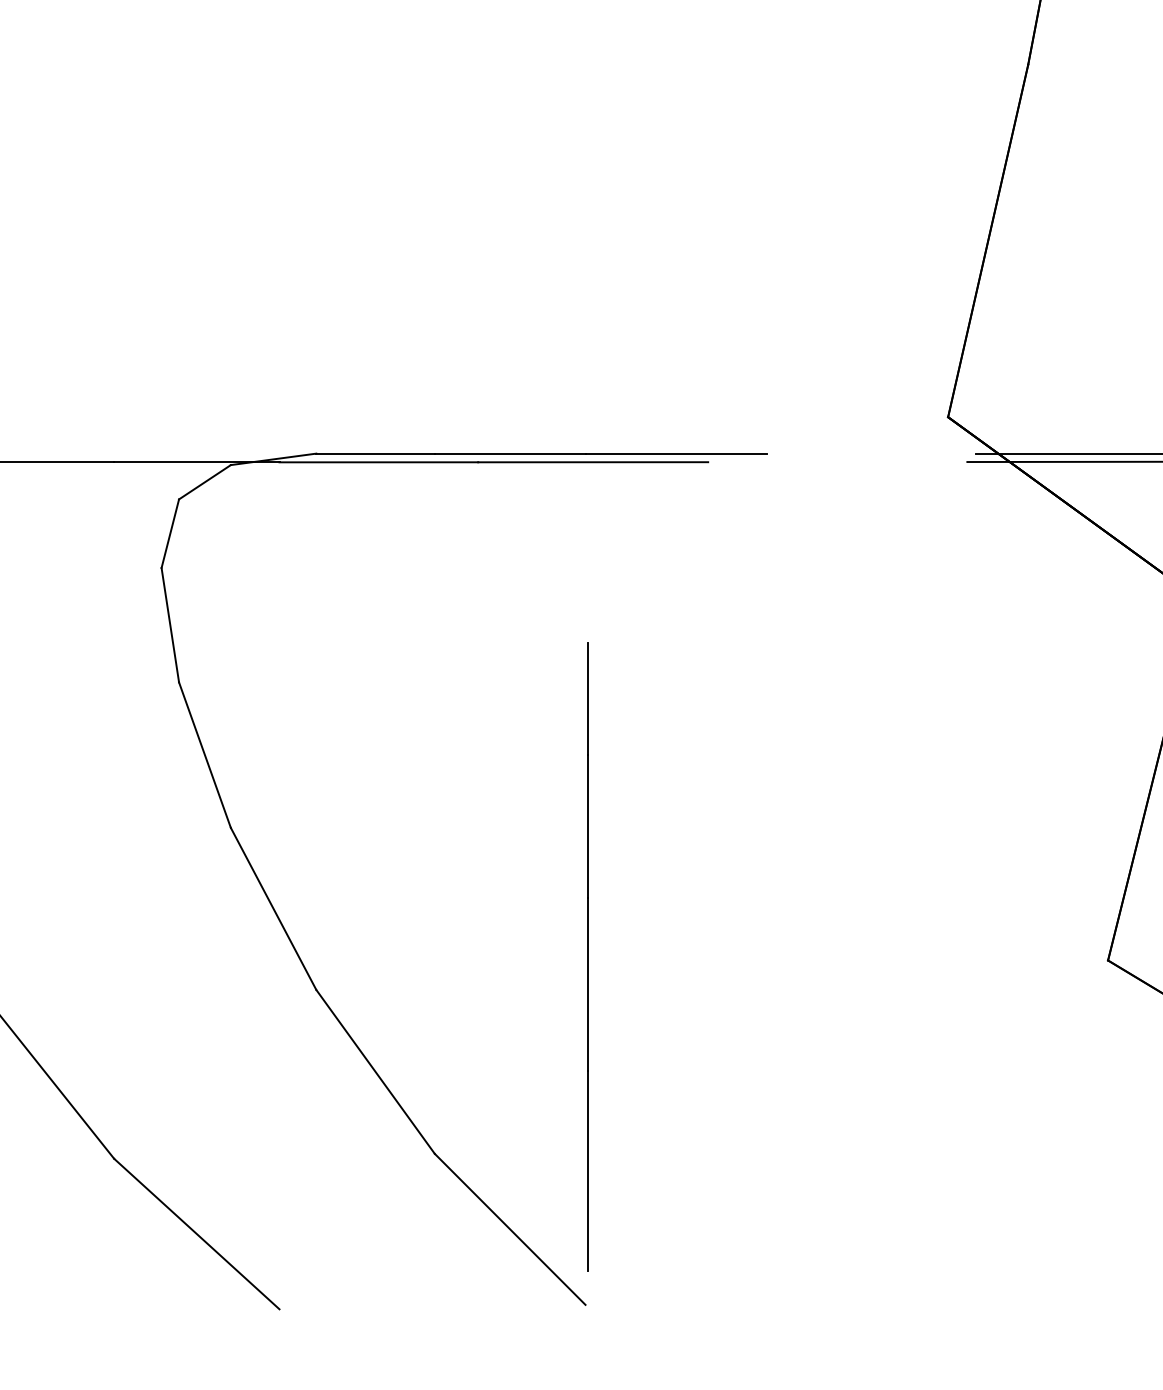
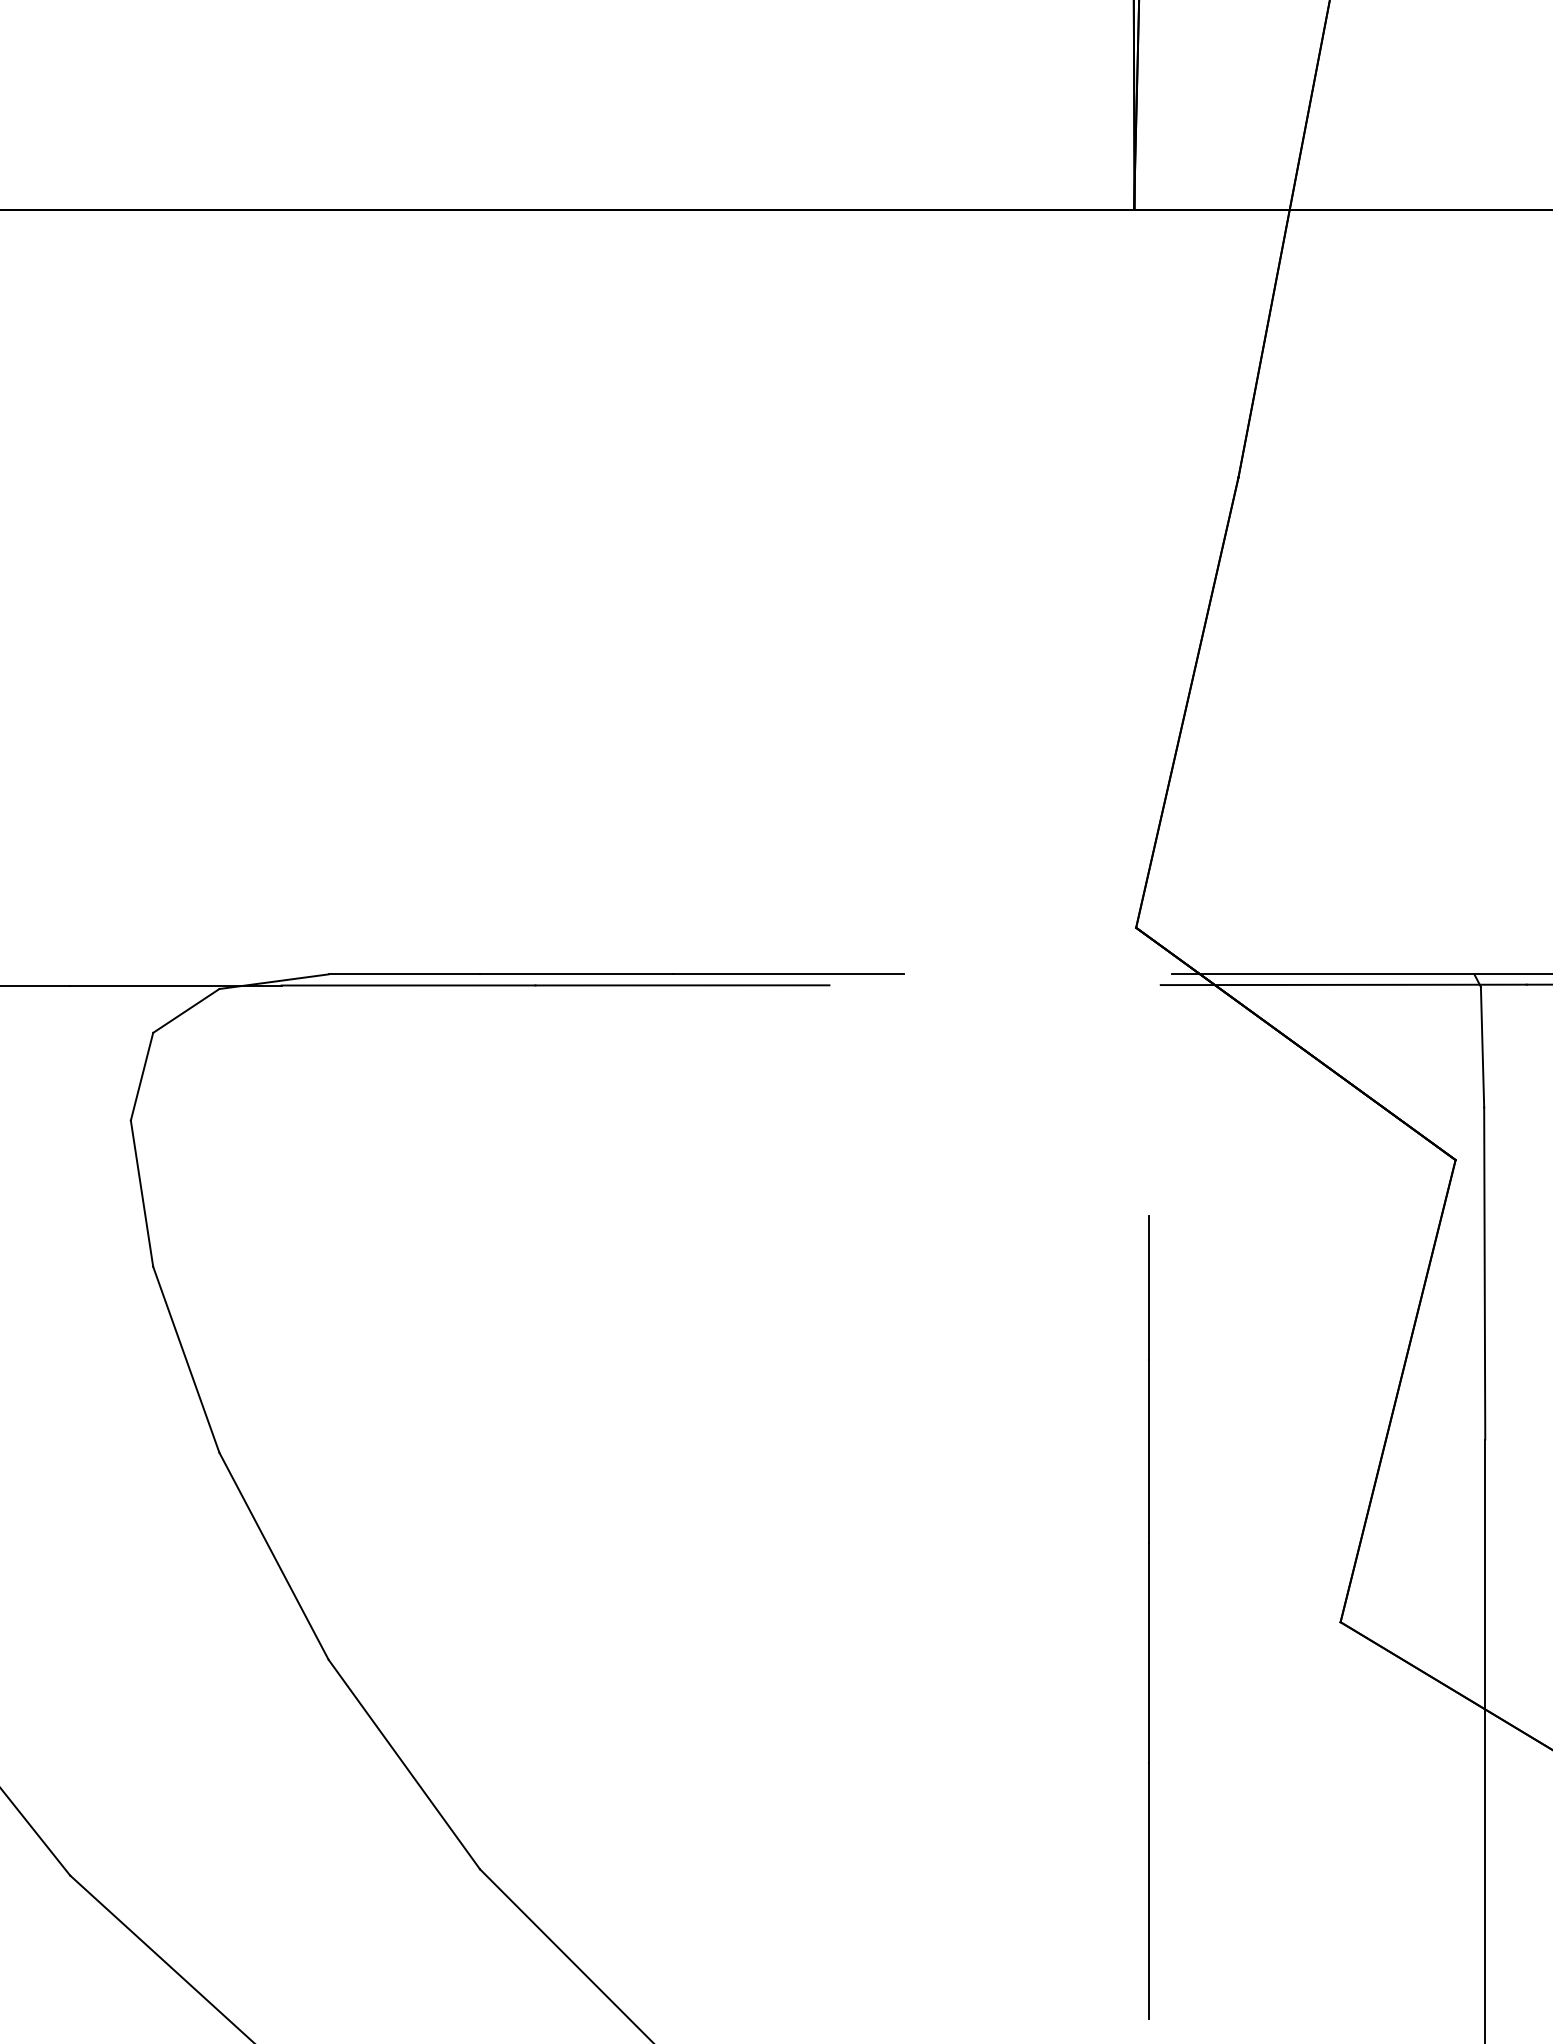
line: (587, 956) -> (1148, 1617), moved

